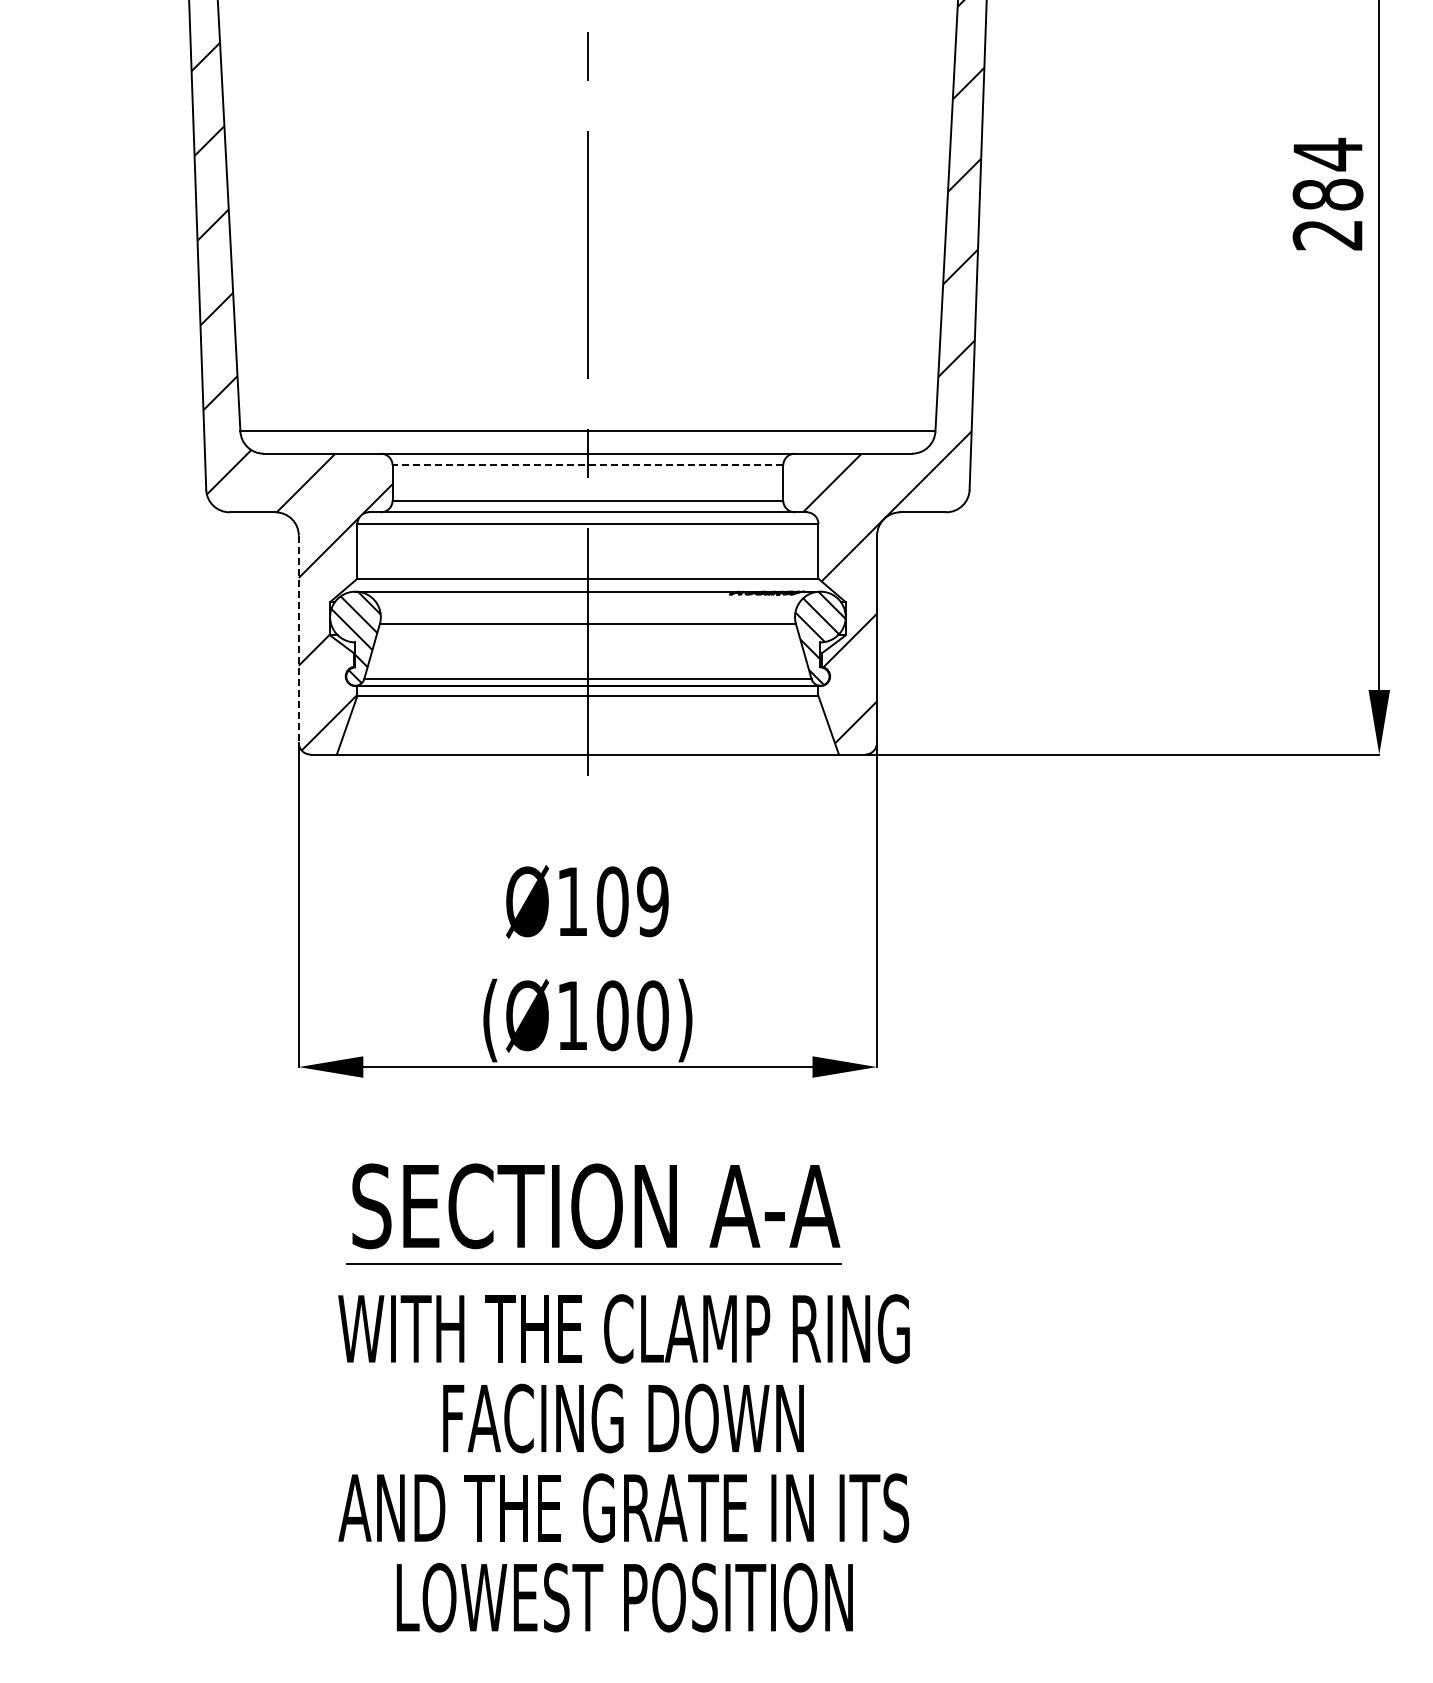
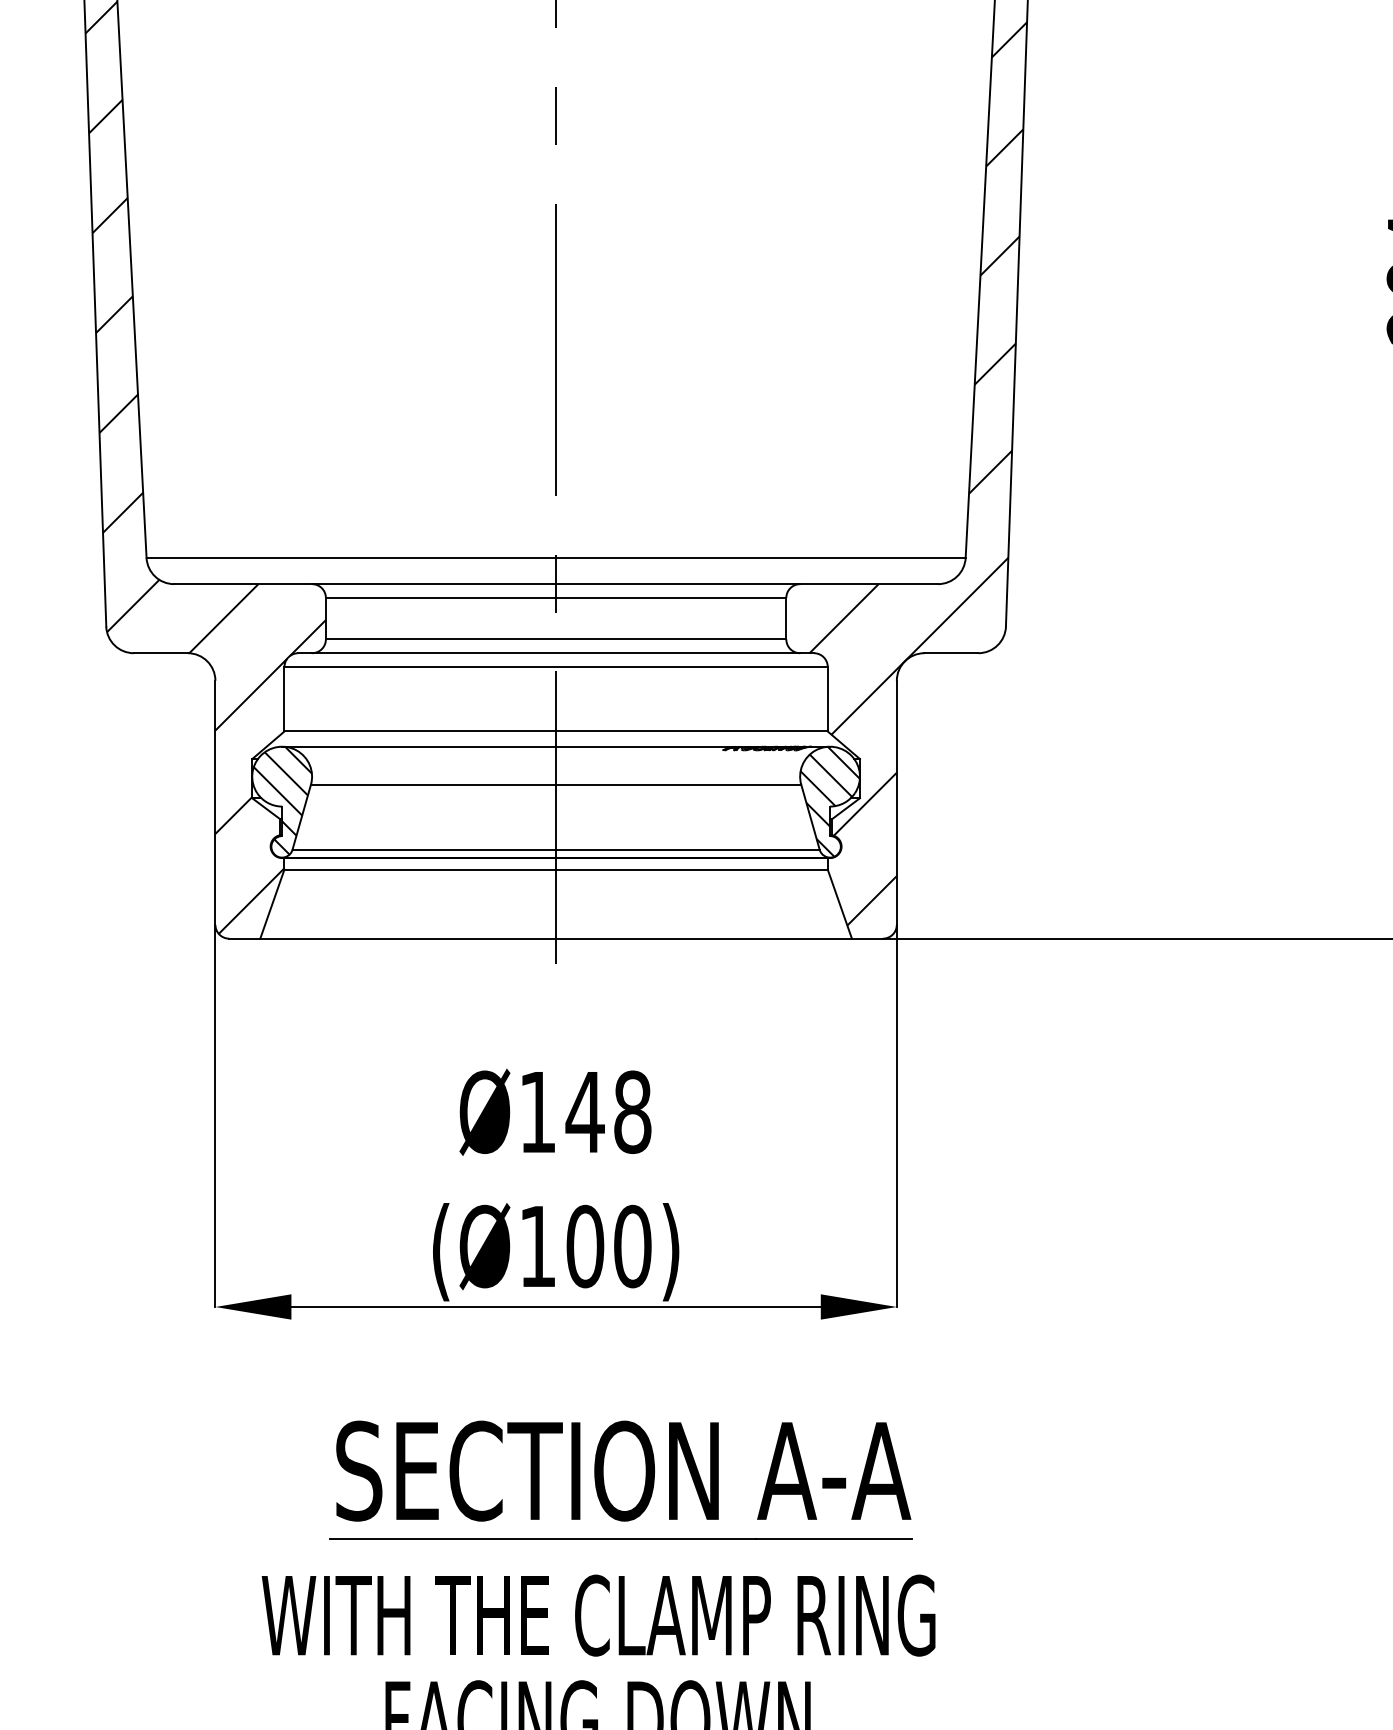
line: (587, 465) -> (555, 598), dashed -> solid
line: (298, 639) -> (215, 803), dashed -> solid
text: (631, 901) -> (607, 1111), Ø109 -> Ø148
part: (593, 1213) -> (620, 1479), moved

